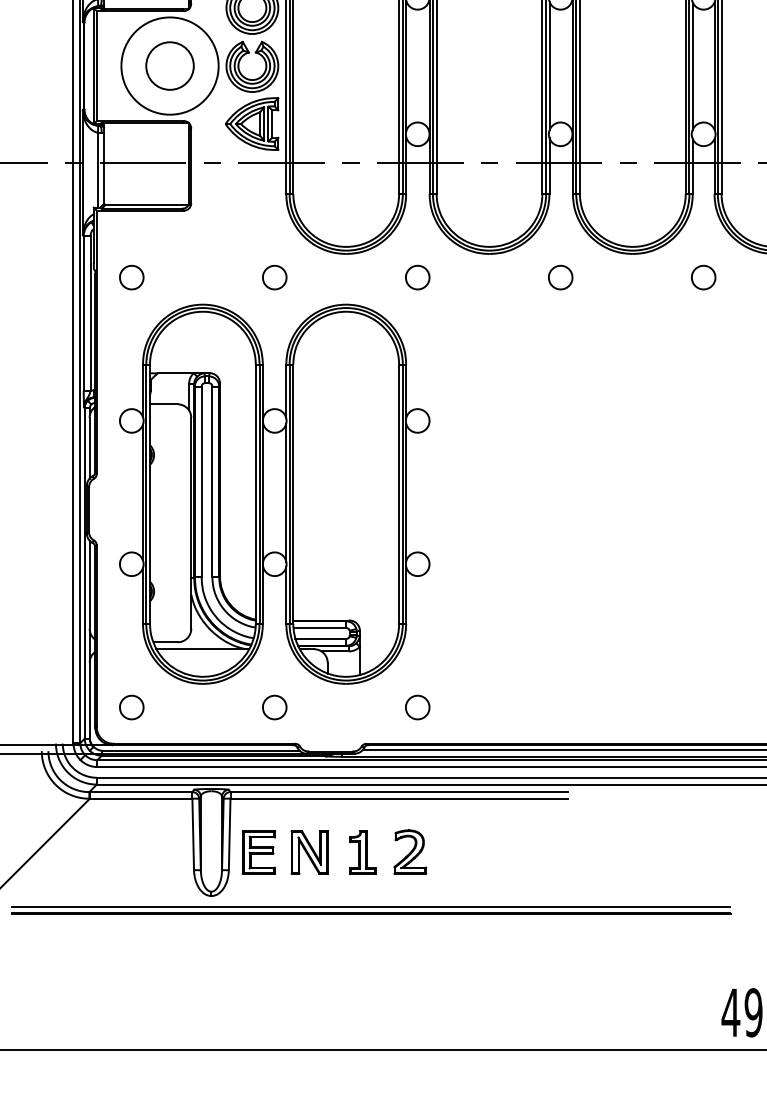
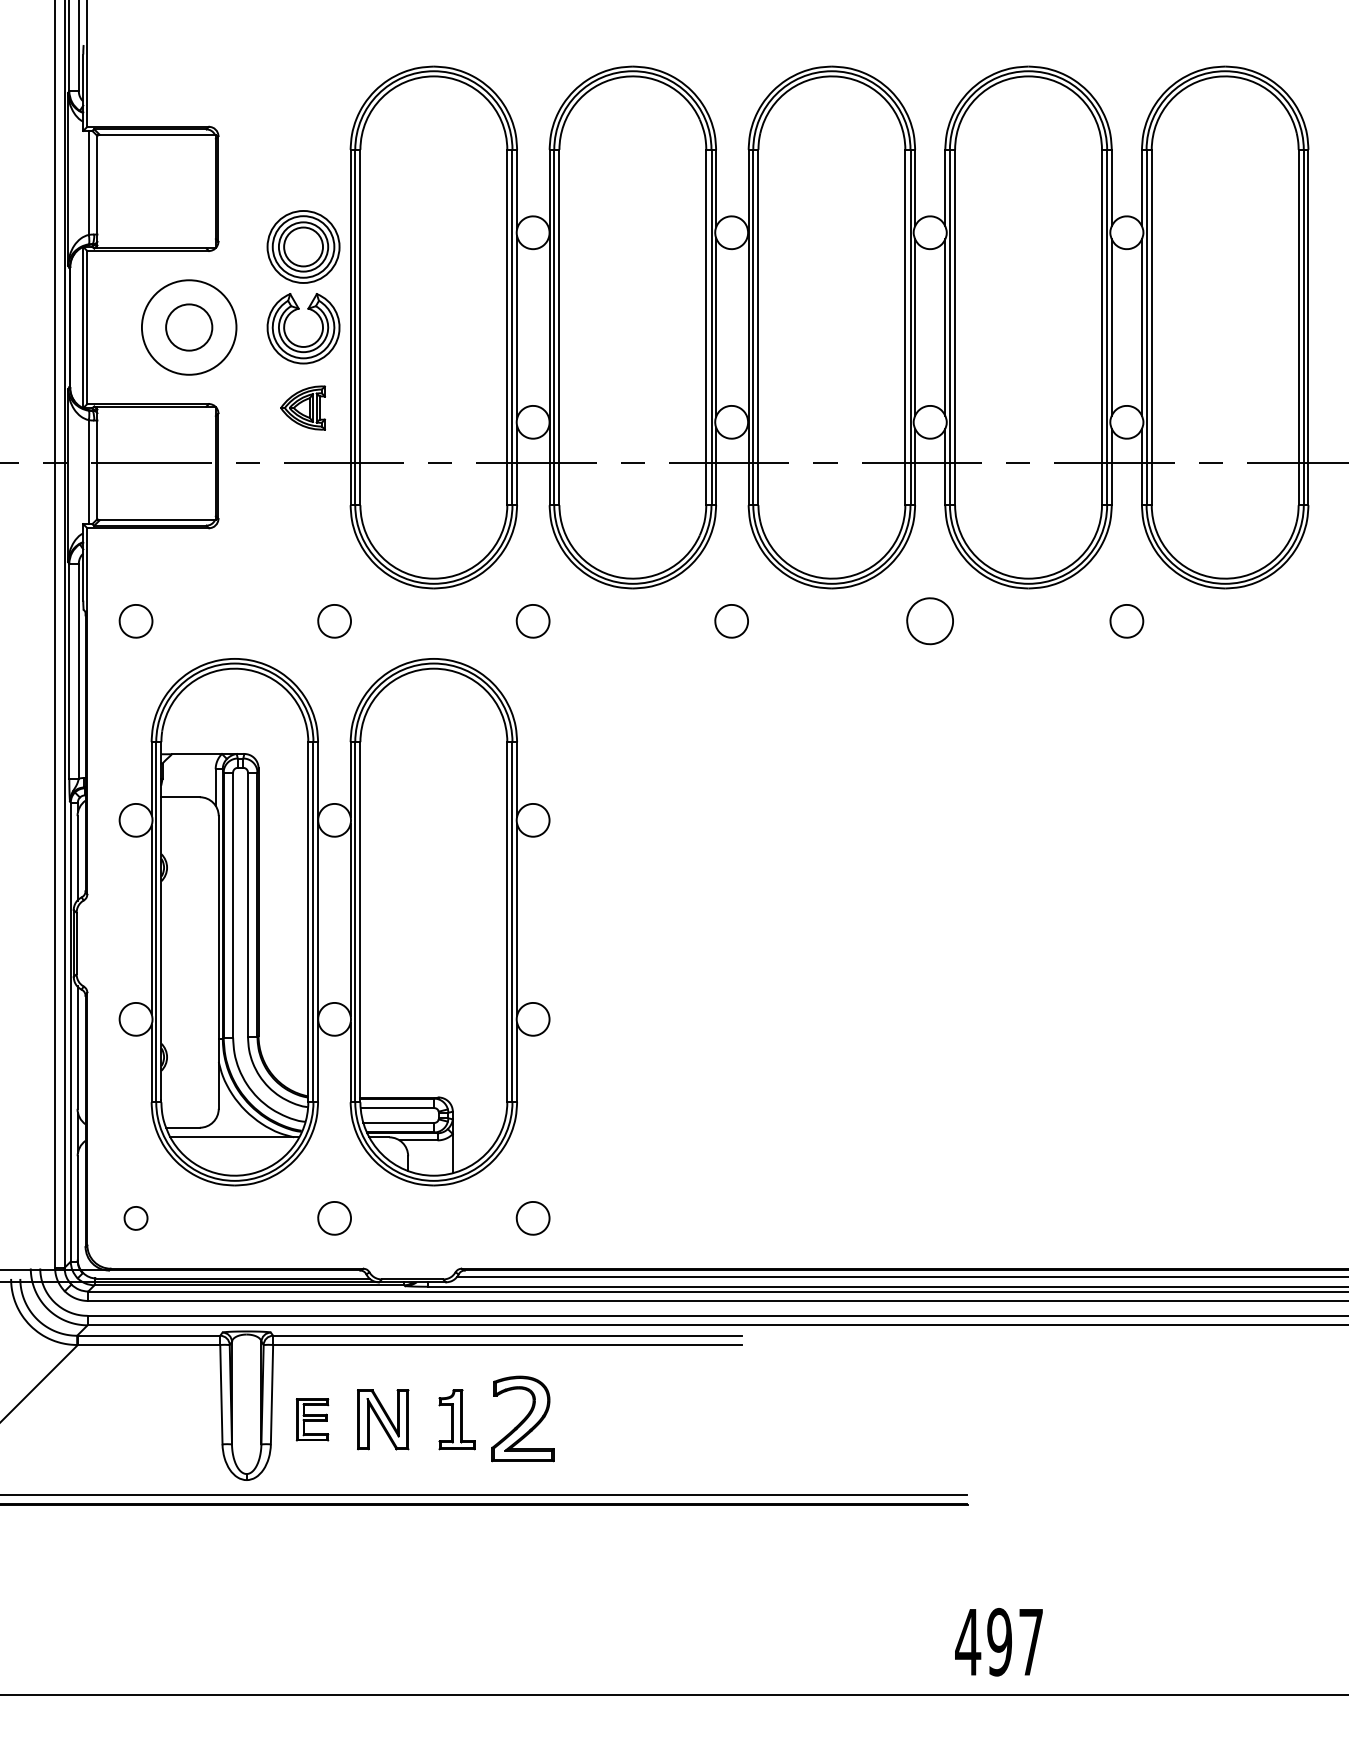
circle: (169, 66) -> (188, 327), size x0.7
circle: (170, 66) -> (189, 327), size x0.7
part: (251, 123) -> (302, 407), size x0.6
part: (703, 277) -> (930, 621), size x1.4
part: (131, 707) -> (135, 1218), size x0.7
part: (258, 852) -> (312, 1419), size x0.7
part: (410, 852) -> (522, 1419), size x1.4

